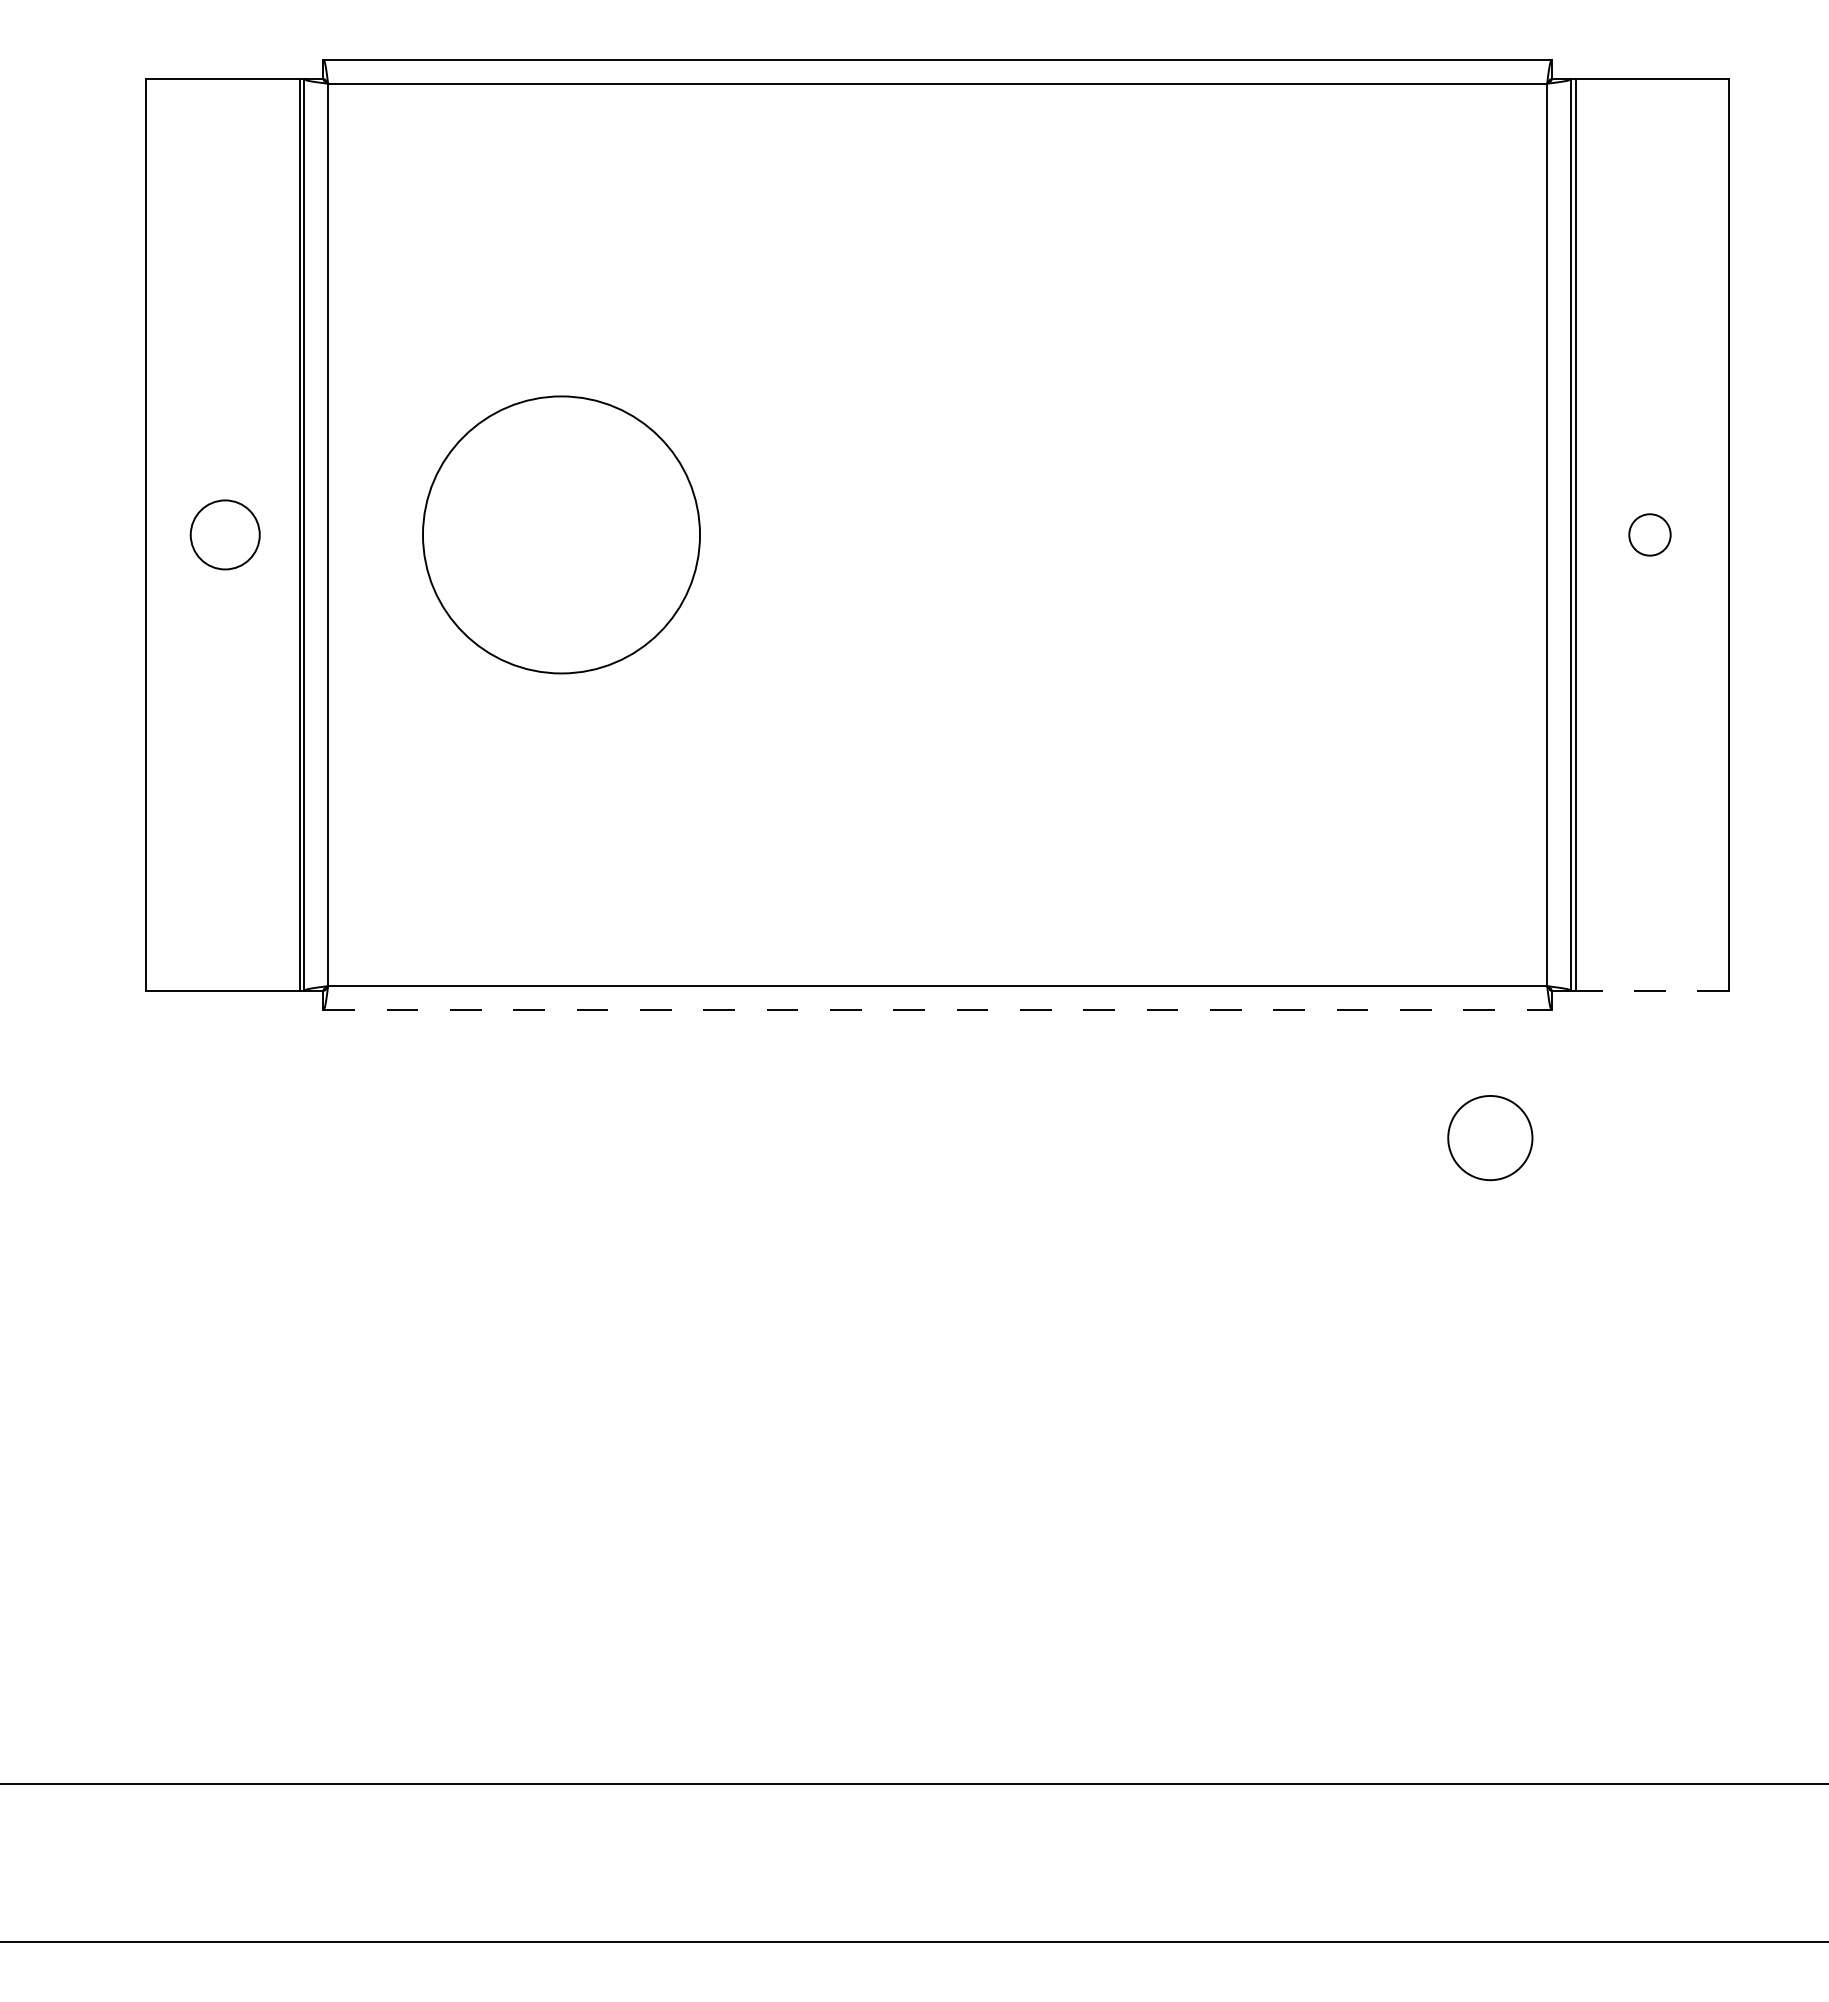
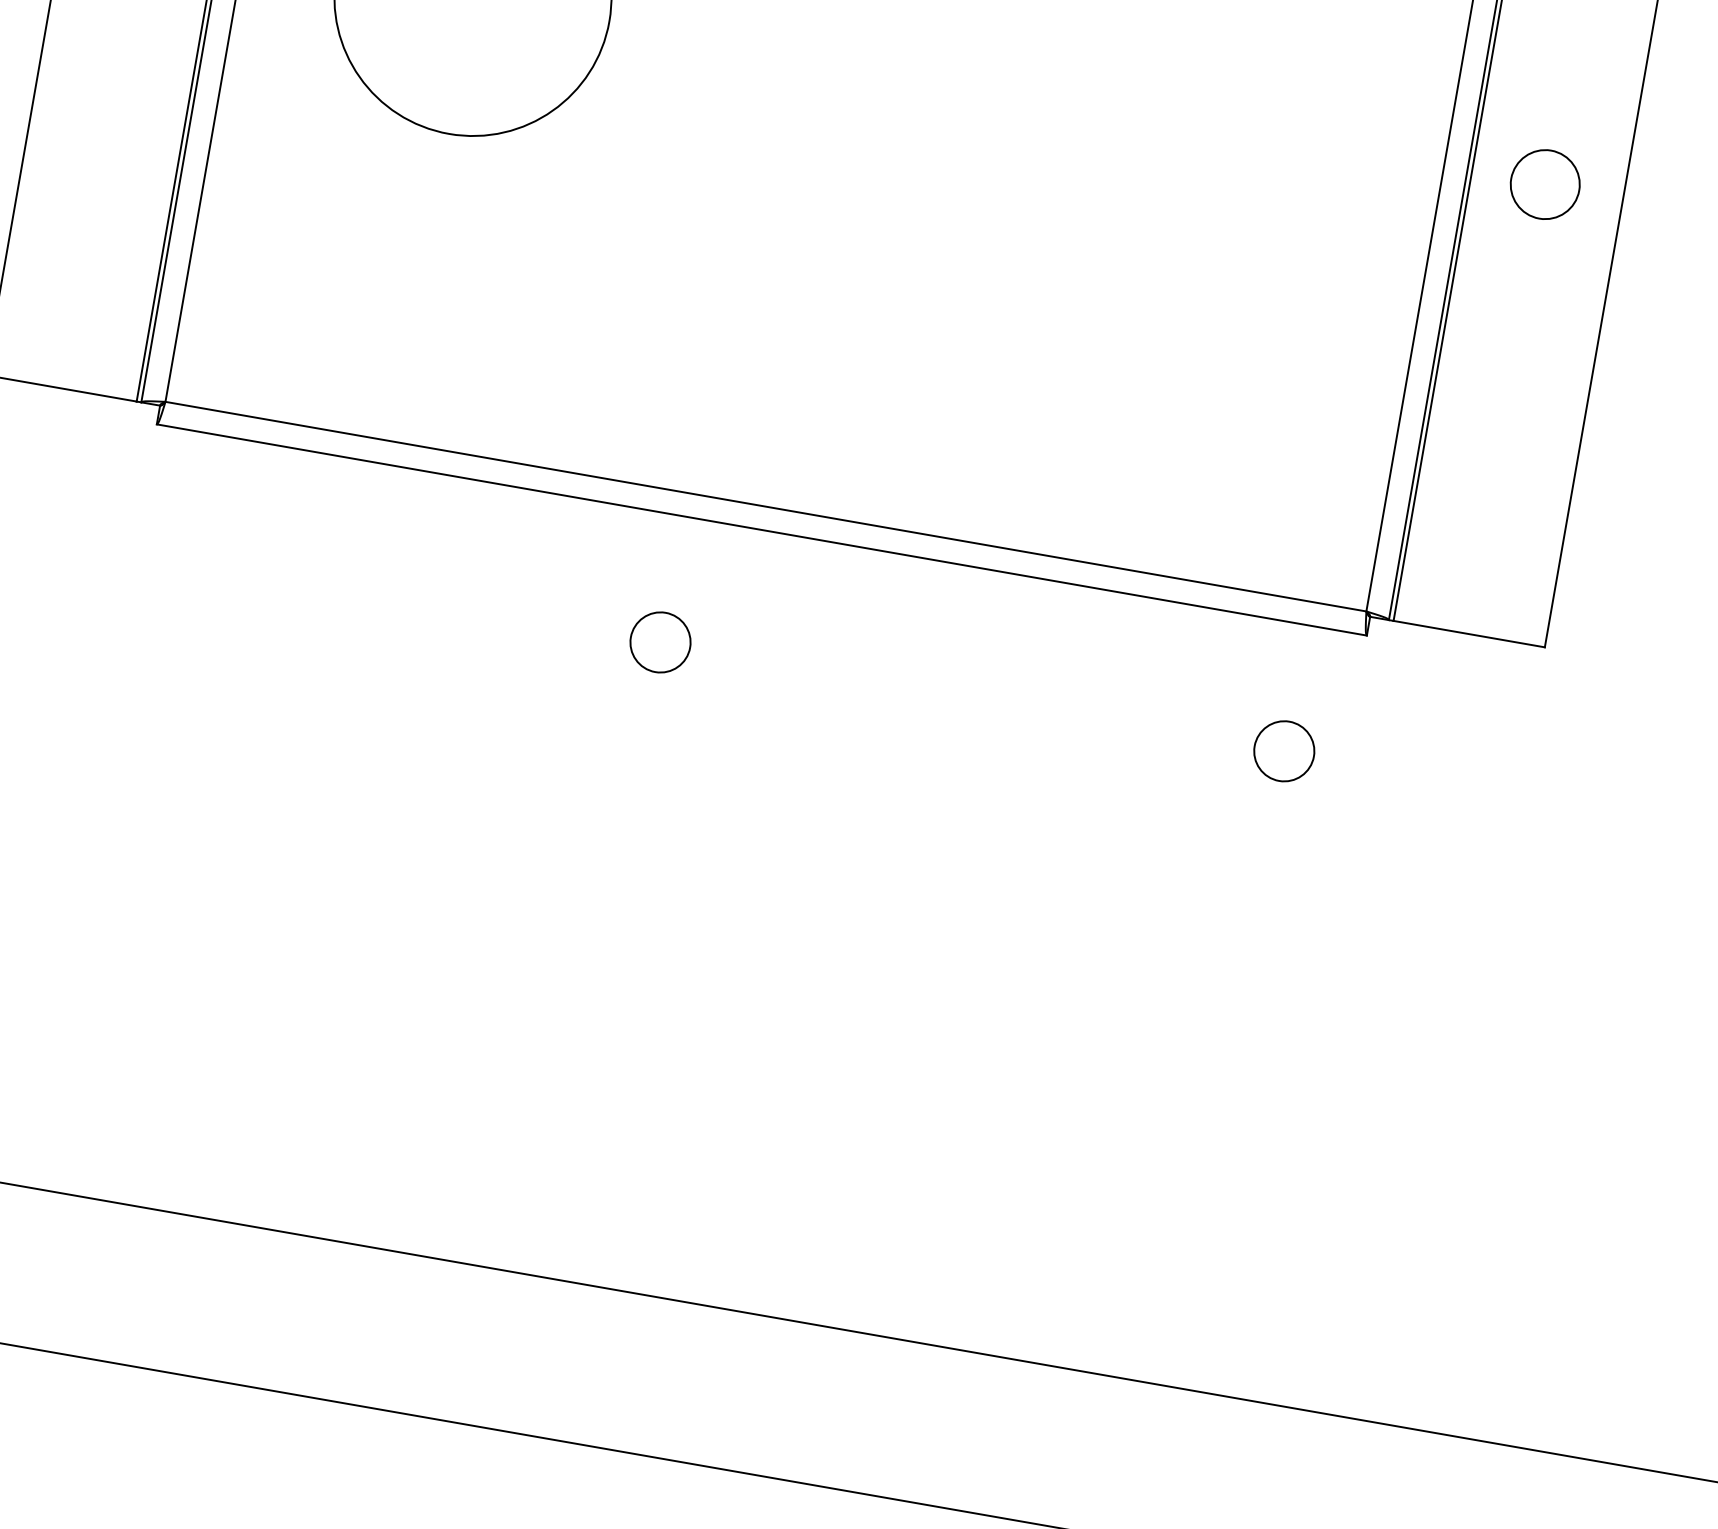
circle: (1649, 534) -> (1544, 184), size x1.67
line: (1652, 990) -> (1469, 633), dashed -> solid
line: (938, 1009) -> (762, 529), dashed -> solid
circle: (857, 1137) -> (660, 641), added
circle: (1490, 1138) -> (1284, 751), size x0.71

